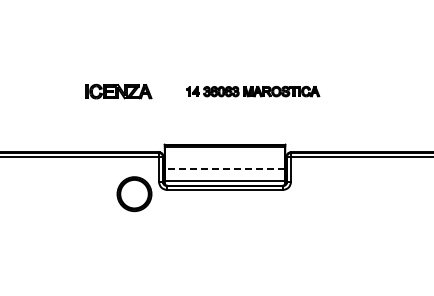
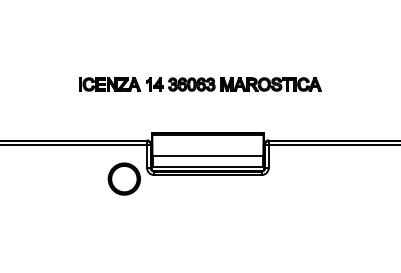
part: (253, 91) -> (234, 84), size x1.43
line: (224, 168) -> (207, 155), dashed -> solid

